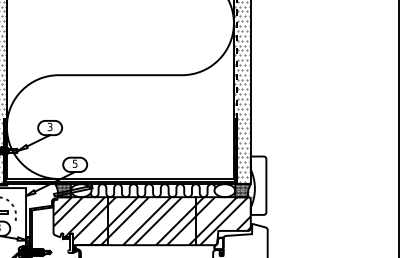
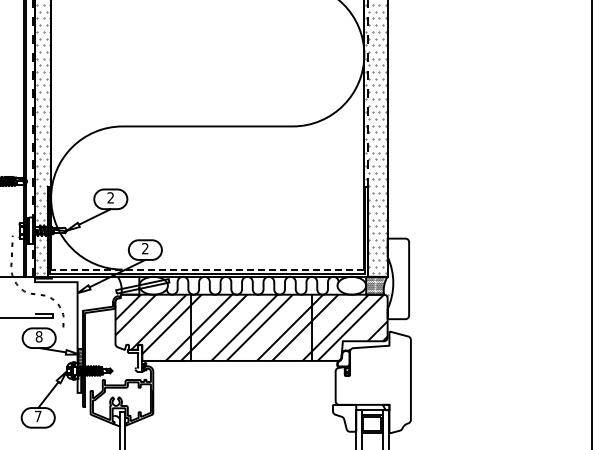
text: (49, 126) -> (110, 197), 3 -> 2
text: (75, 163) -> (145, 248), 5 -> 2
line: (120, 178) -> (207, 269), solid -> dashed
hatch: (62, 190) -> (128, 285), removed

